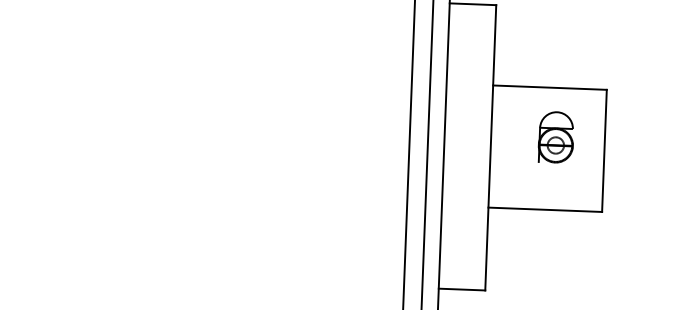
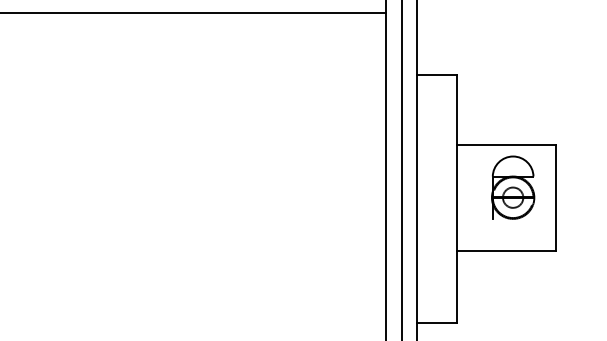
part: (556, 137) -> (513, 187), size x1.43

